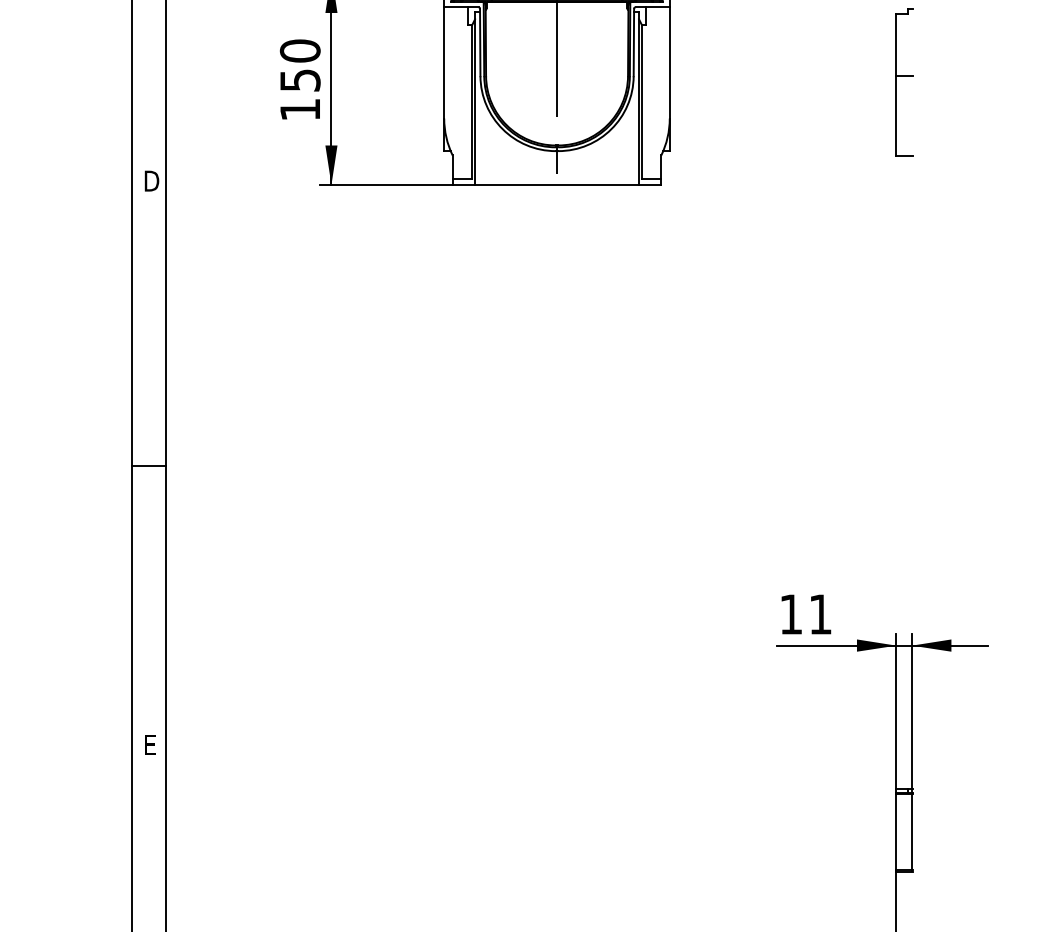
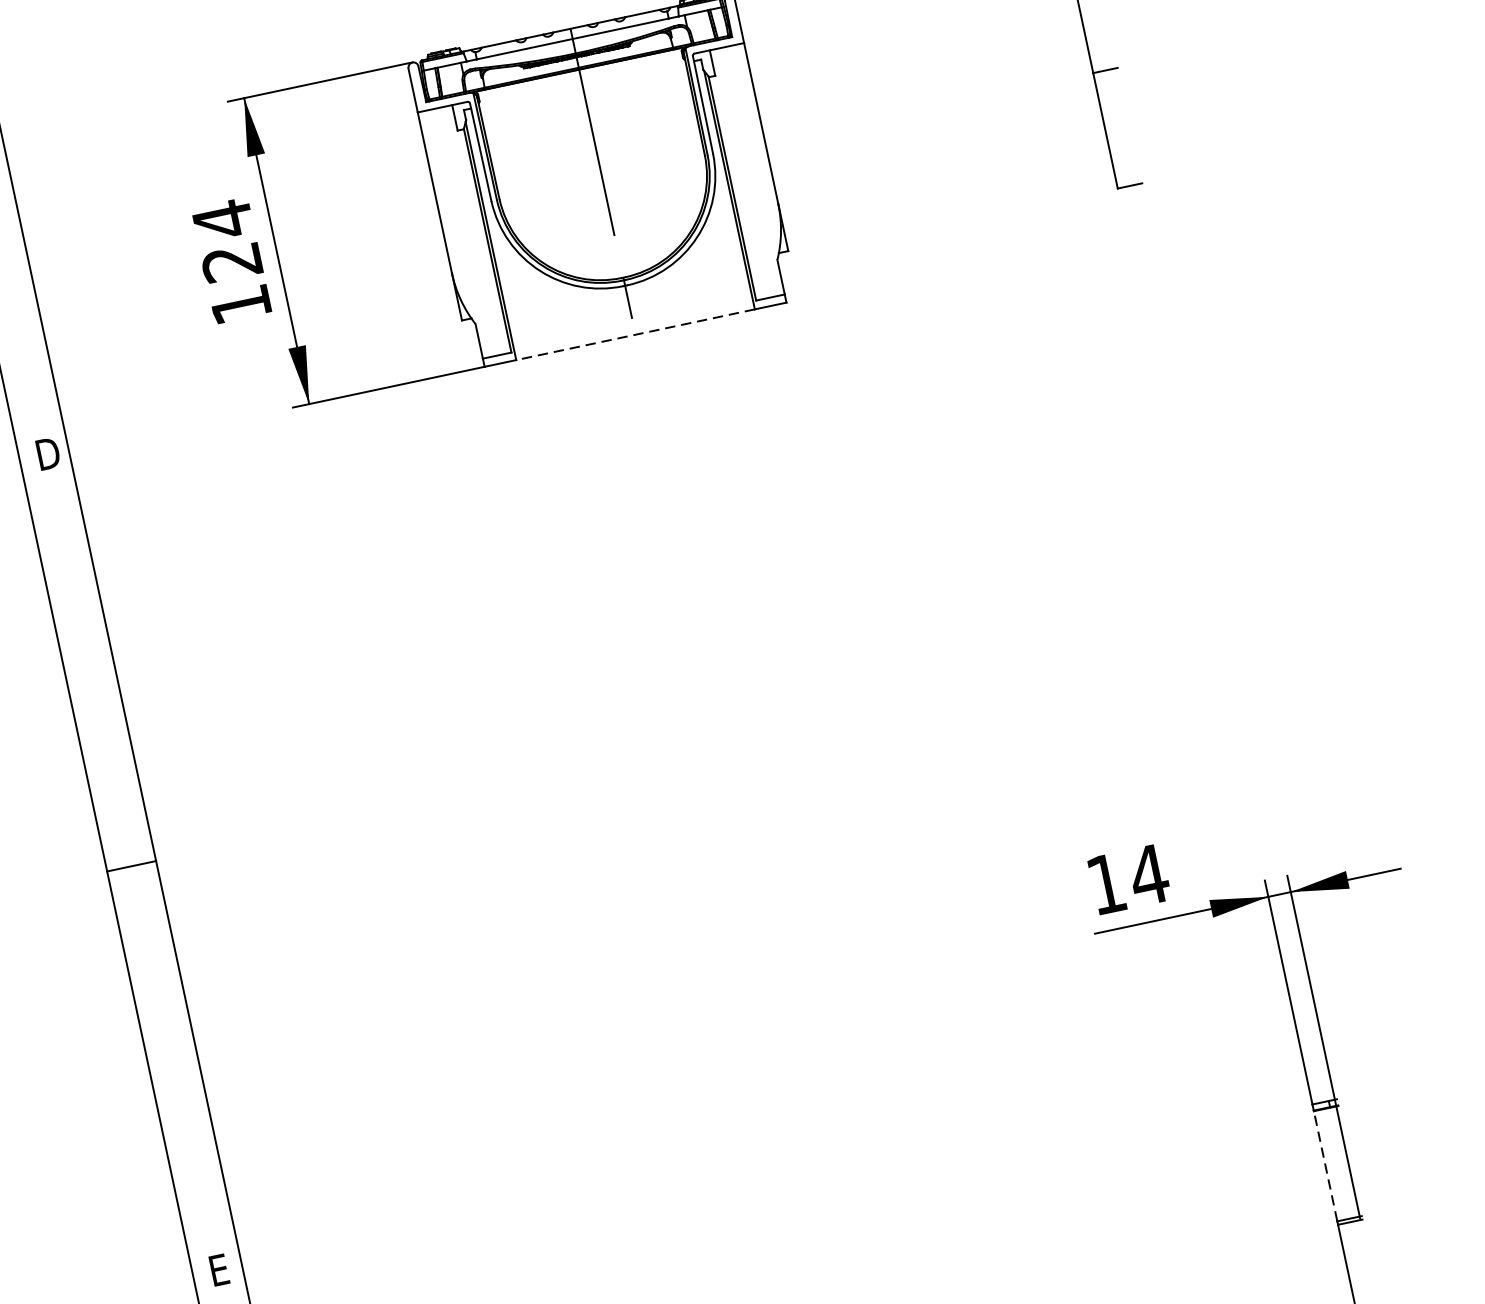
text: (299, 65) -> (226, 241), 150 -> 124
line: (556, 184) -> (634, 334), solid -> dashed
text: (820, 614) -> (1148, 875), 11 -> 14
line: (896, 831) -> (1325, 1165), solid -> dashed

